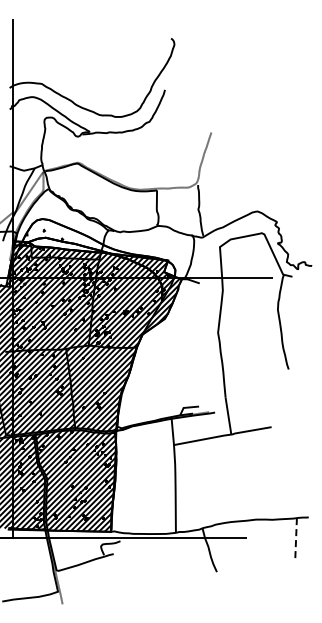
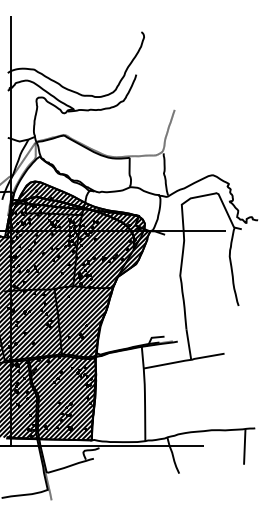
hatch: (98, 247) -> (81, 205), added
line: (296, 539) -> (245, 446), dashed -> solid

